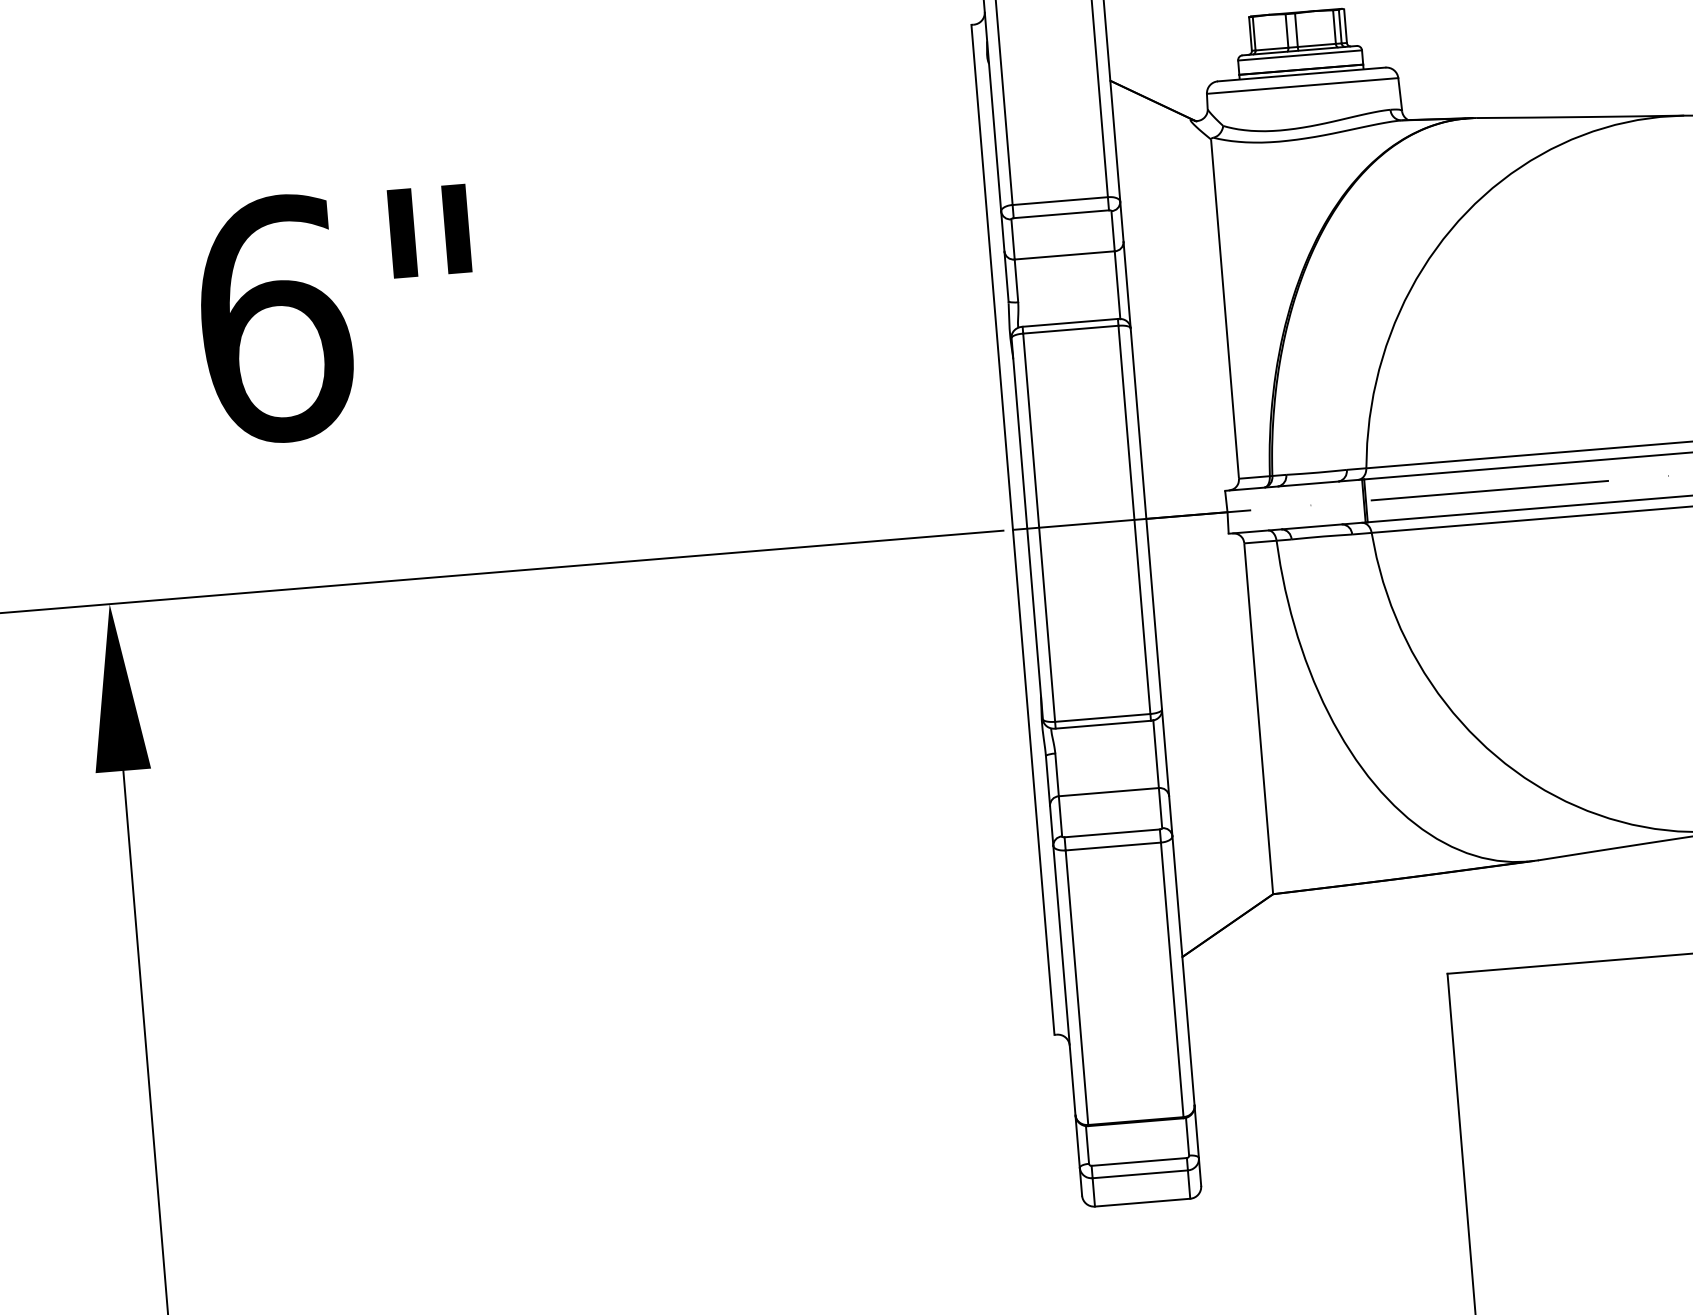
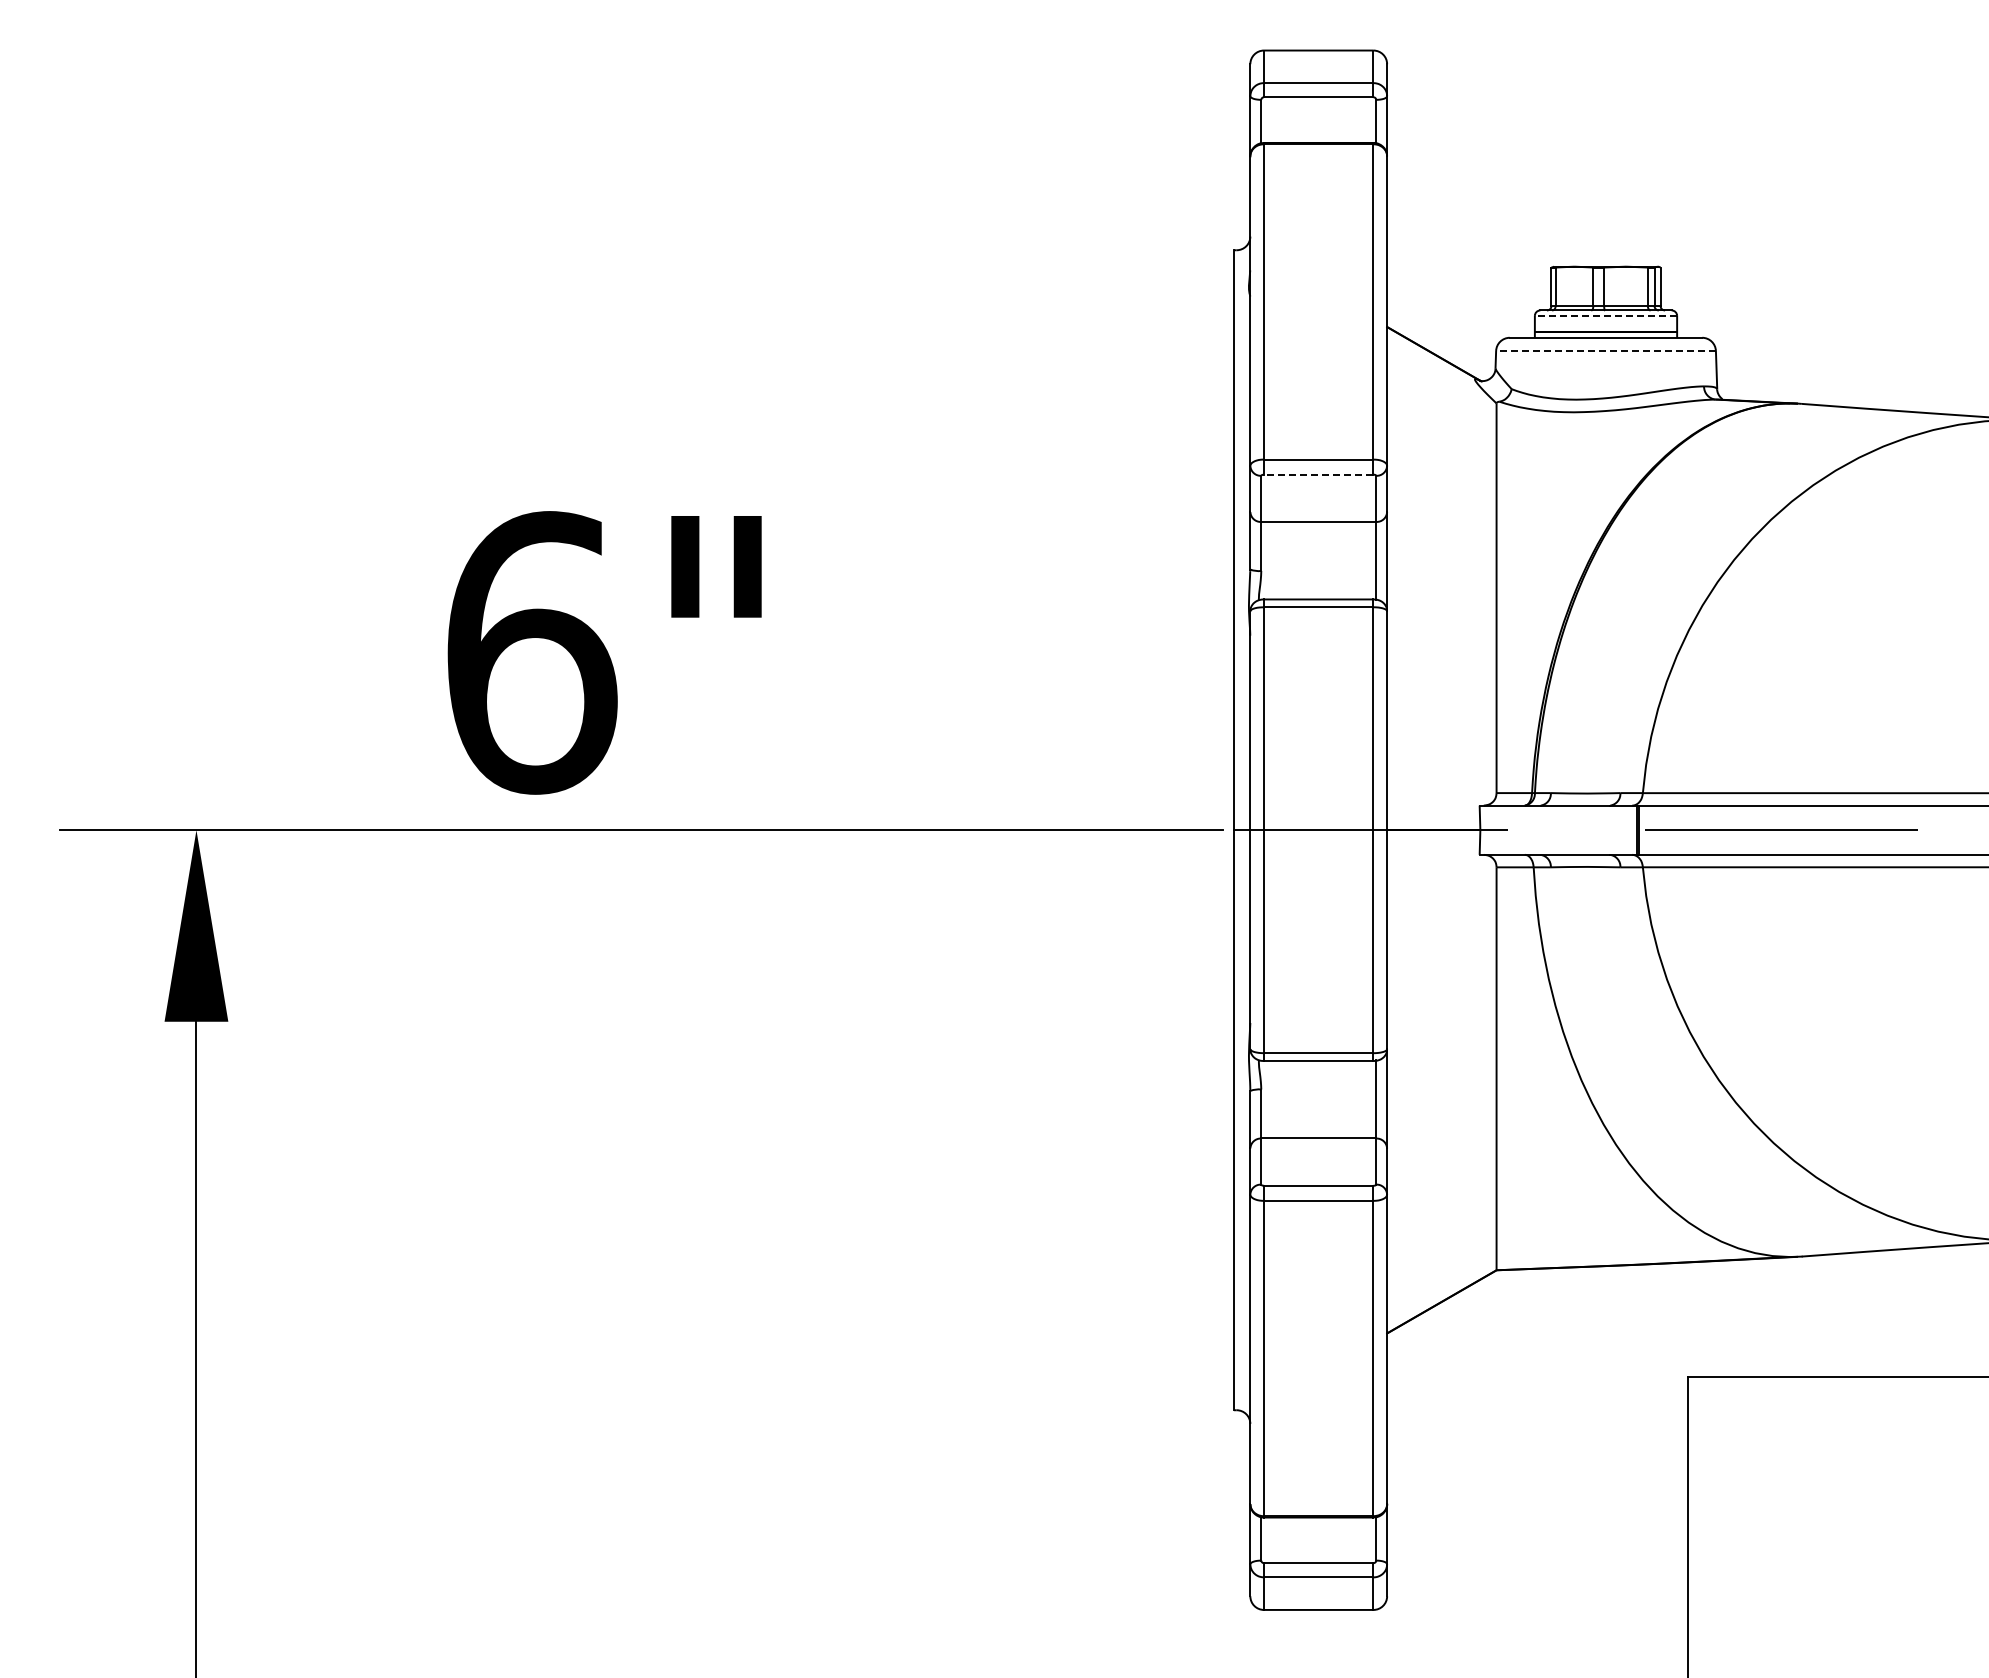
line: (1299, 55) -> (1605, 315), solid -> dashed
line: (1303, 85) -> (1606, 350), solid -> dashed
line: (1061, 214) -> (1318, 474), solid -> dashed
text: (338, 313) -> (604, 652), moved

